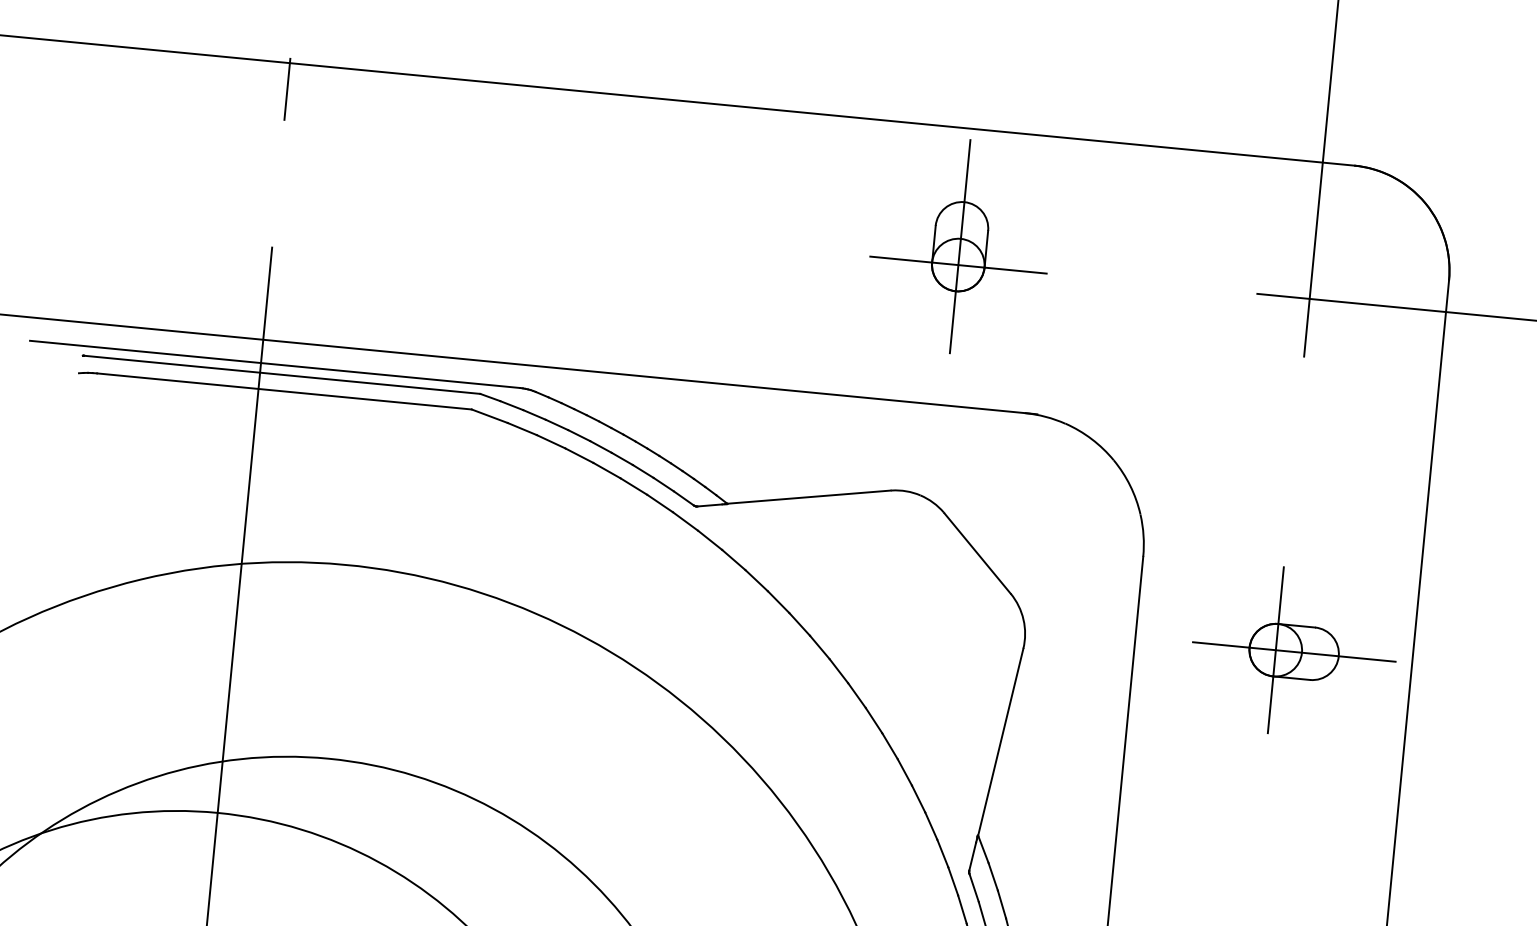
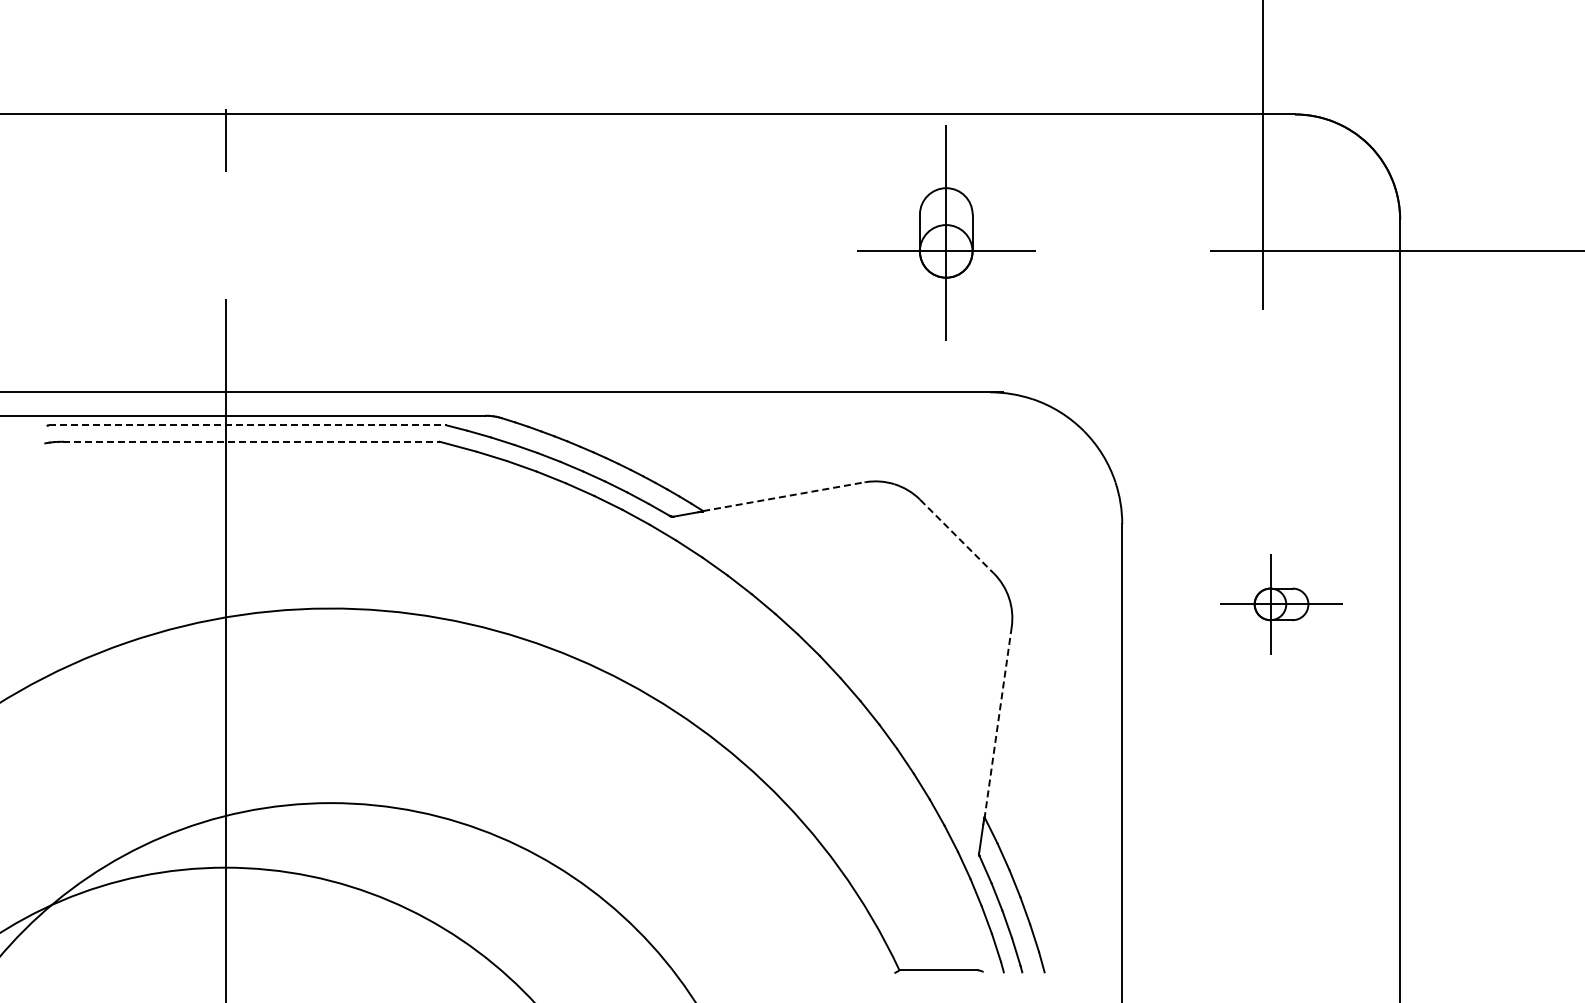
part: (960, 246) -> (946, 232), moved
line: (282, 374) -> (248, 425), solid -> dashed
line: (285, 391) -> (252, 441), solid -> dashed
line: (808, 496) -> (783, 496), solid -> dashed
line: (978, 553) -> (957, 536), solid -> dashed
part: (1294, 652) -> (1281, 604), size x0.6
line: (1001, 742) -> (998, 722), solid -> dashed

